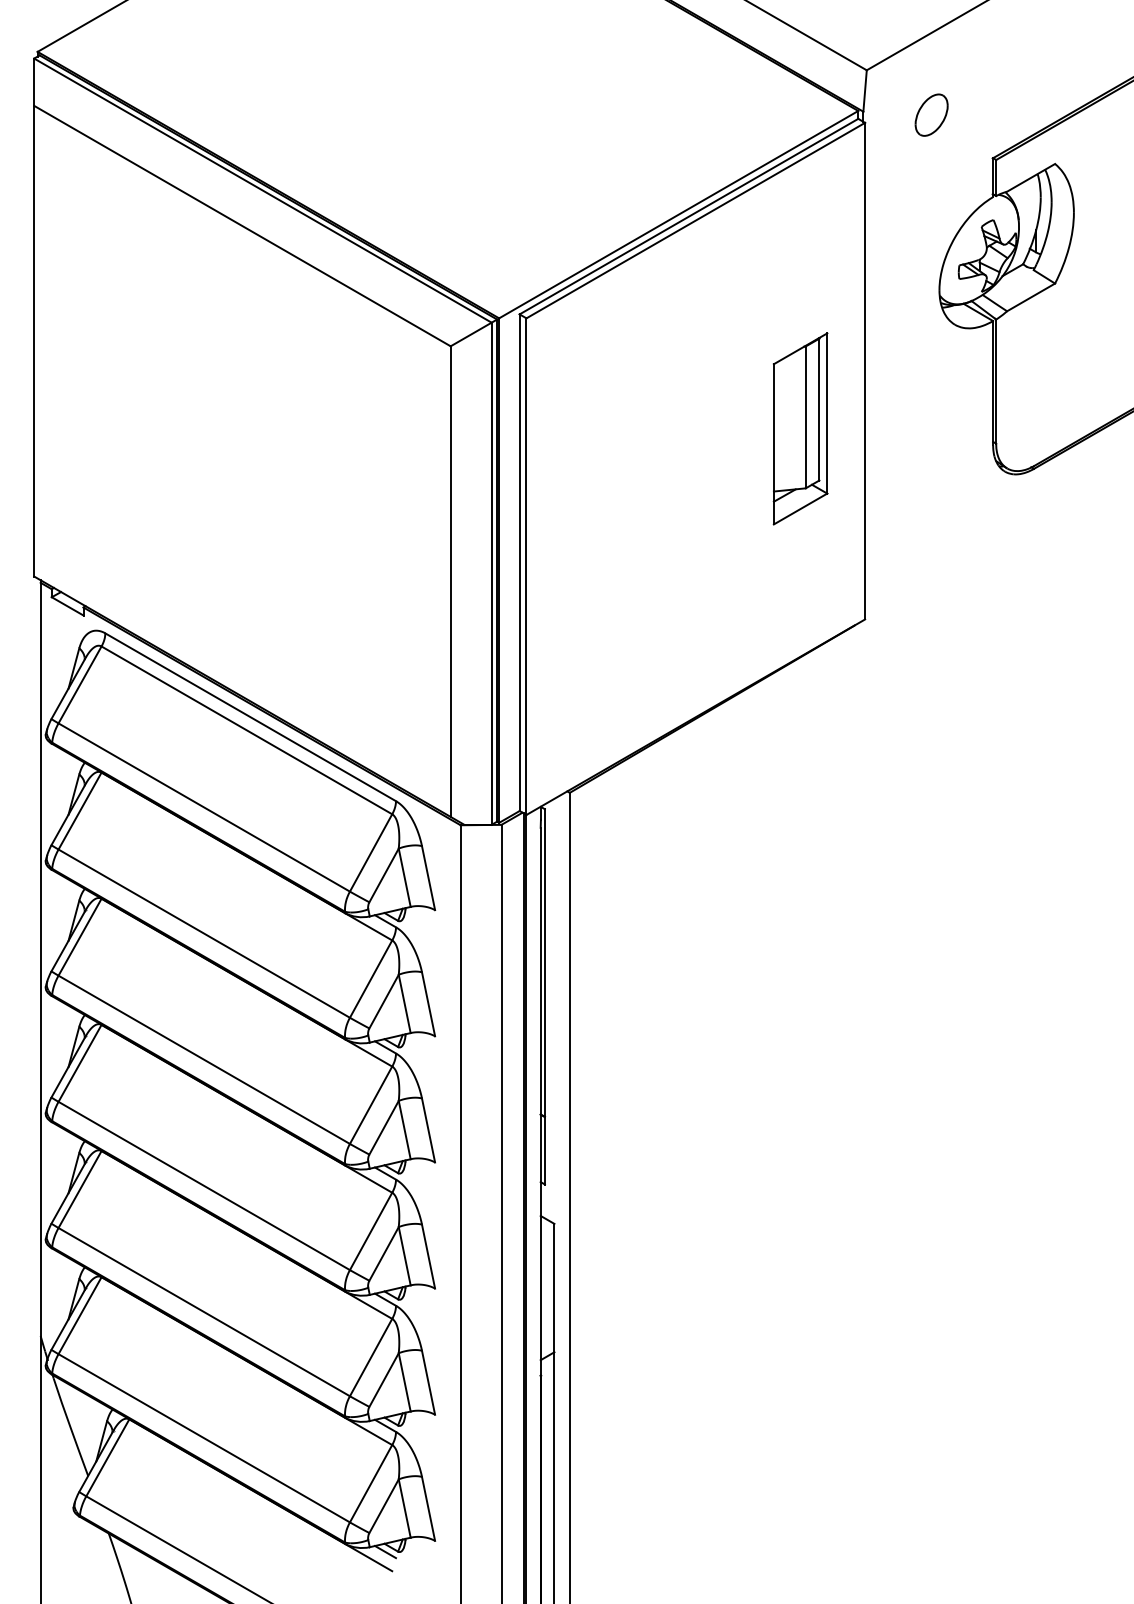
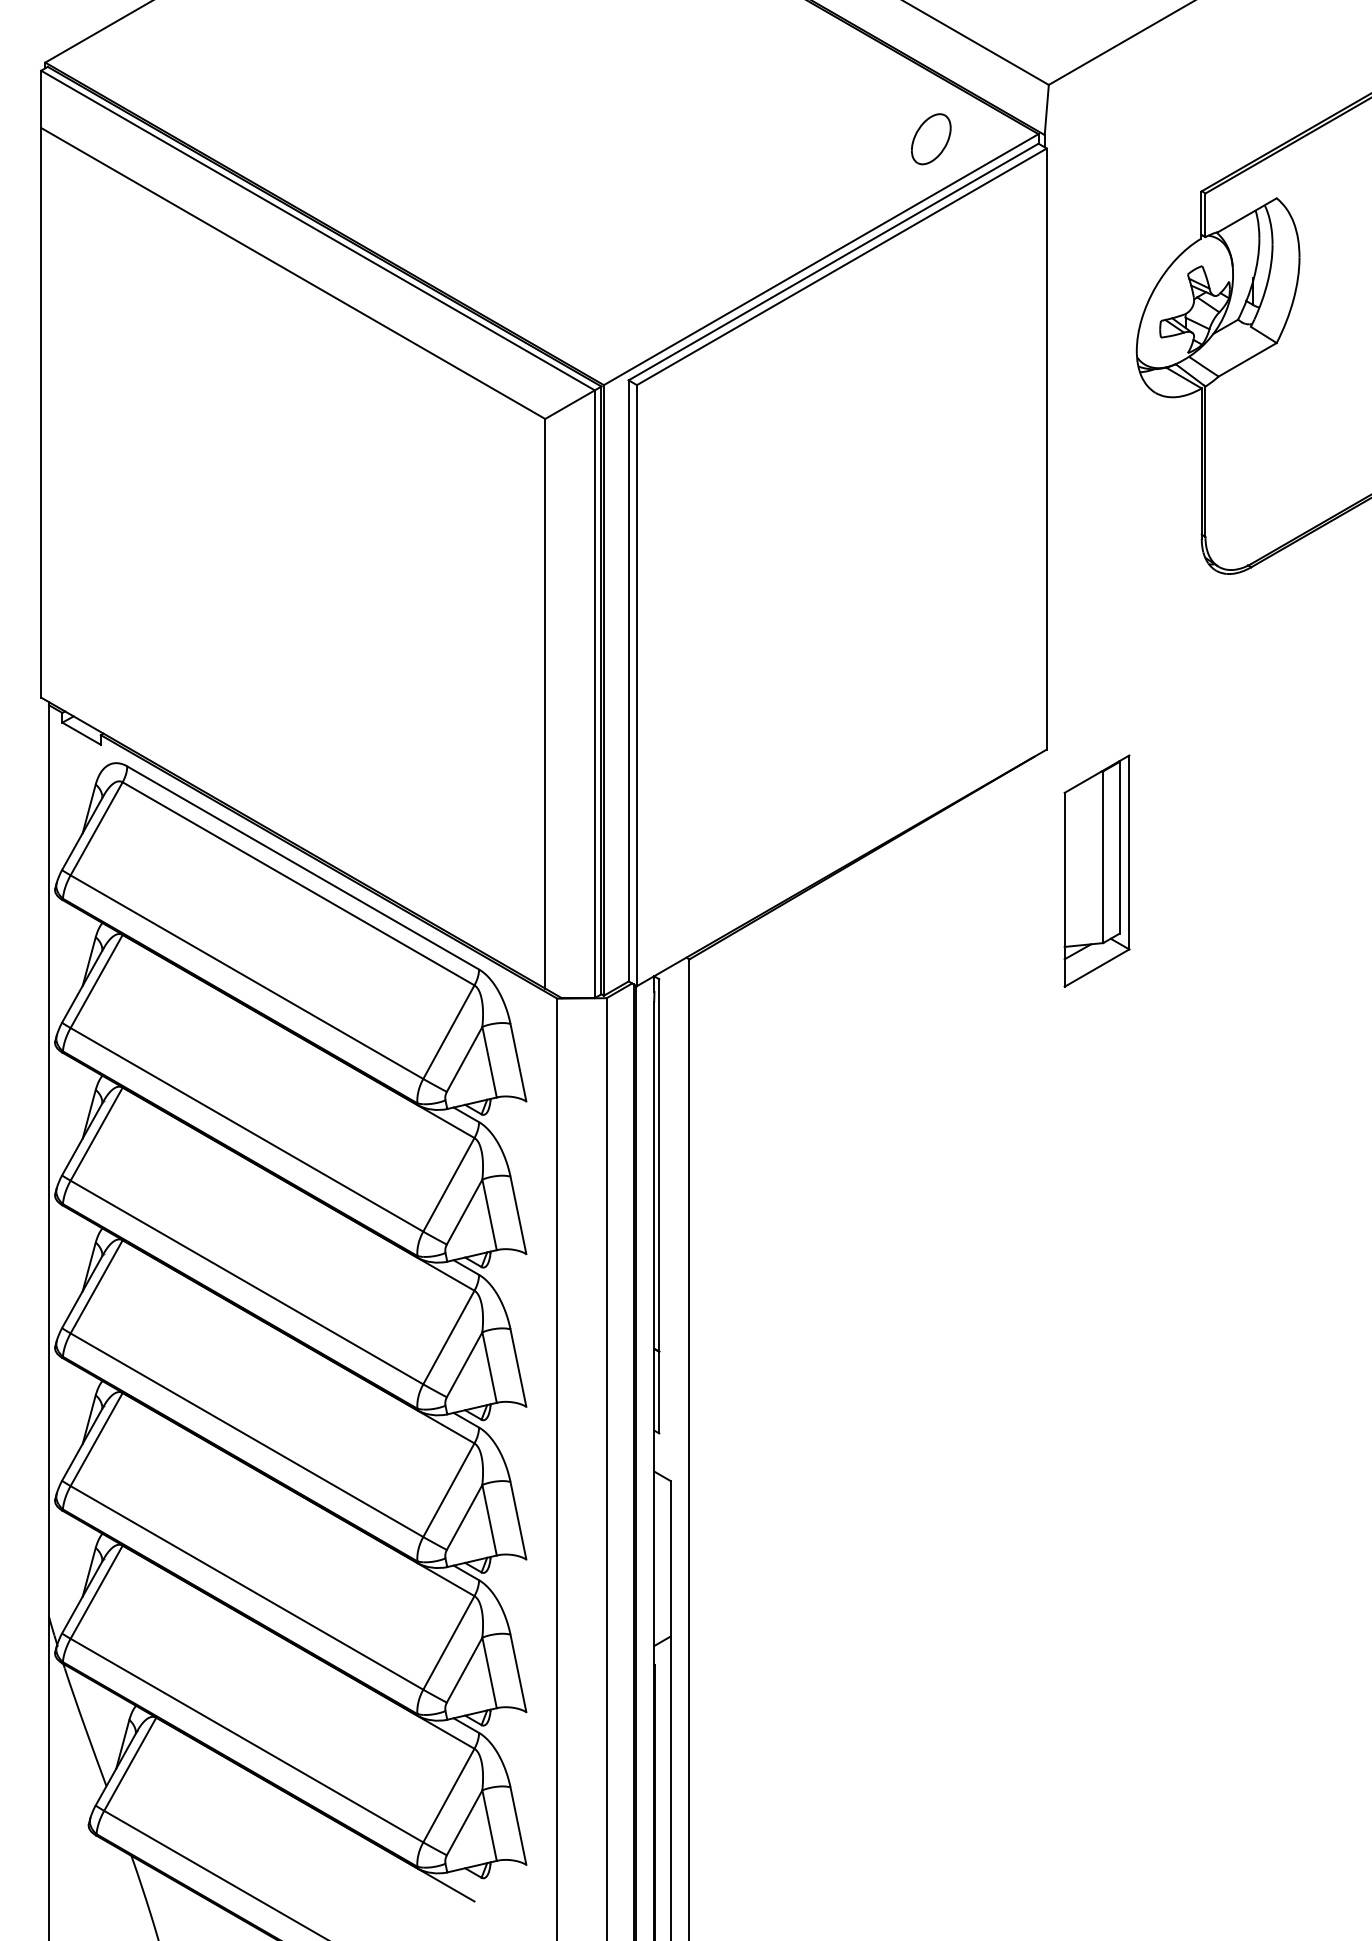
part: (931, 114) -> (931, 138), moved
part: (800, 428) -> (1096, 870), moved
line: (385, 1551) -> (466, 1877), removed

